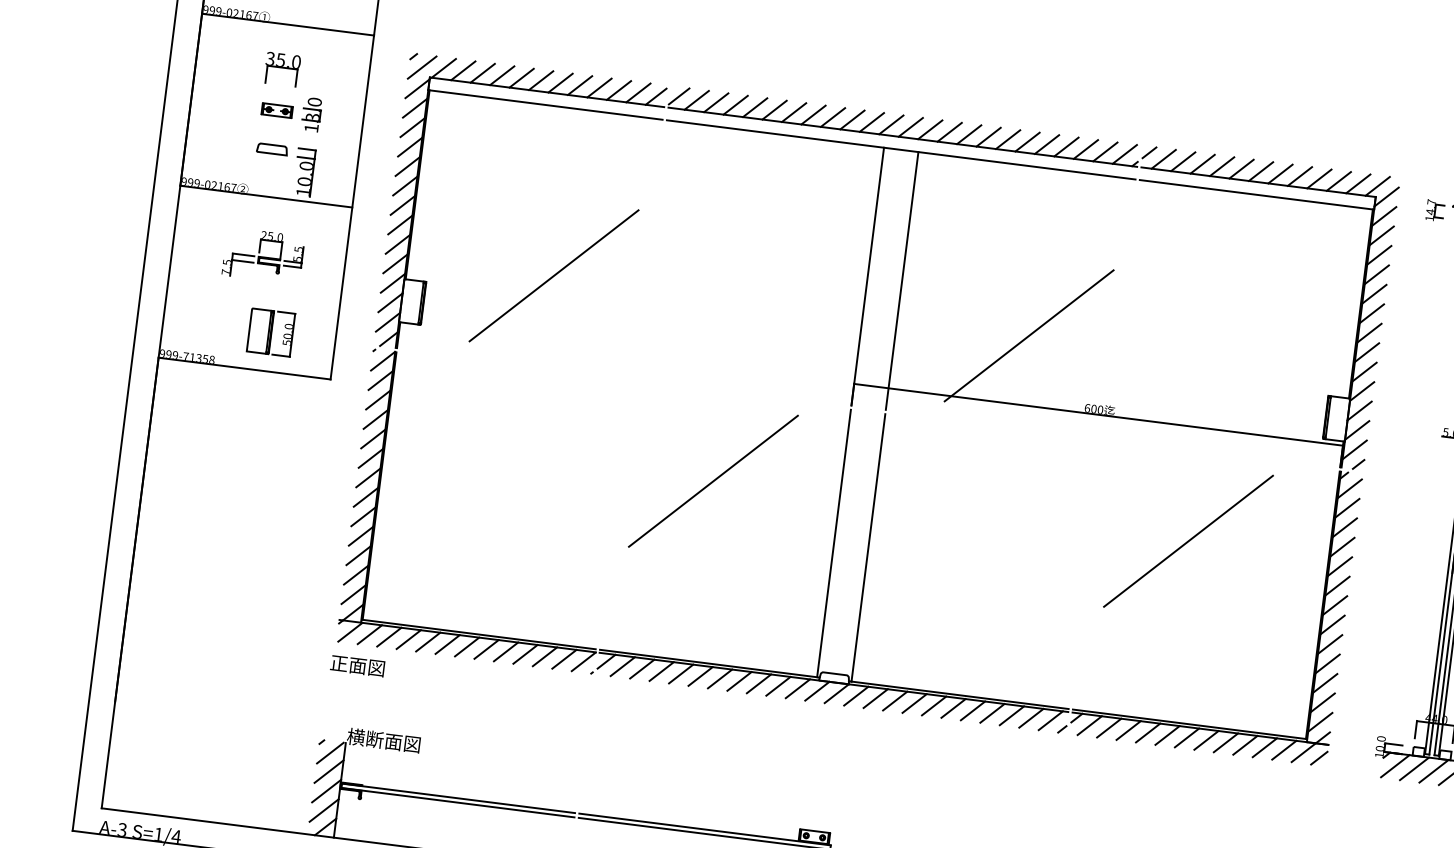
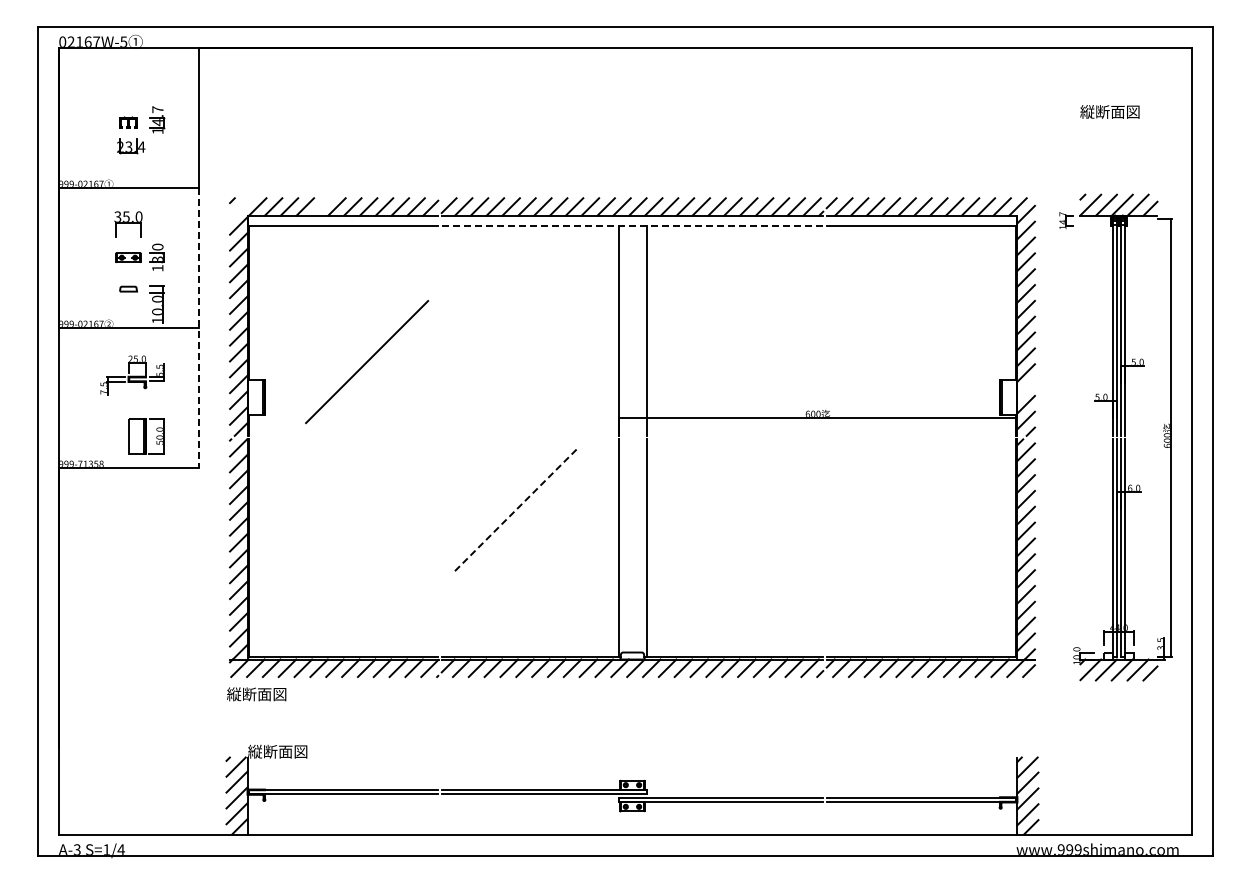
line: (422, 67) -> (240, 208), removed
line: (520, 77) -> (320, 206), removed
part: (272, 148) -> (128, 288), size x0.7
line: (901, 150) -> (632, 226), solid -> dashed
line: (352, 207) -> (198, 327), solid -> dashed
line: (1028, 336) -> (753, 362), removed
line: (1358, 410) -> (1025, 388), removed
line: (713, 481) -> (515, 510), solid -> dashed
line: (1188, 541) -> (902, 510), removed
text: (366, 667) -> (256, 694), 正面図 -> 縦断面図
text: (355, 736) -> (254, 751), 横断面図 -> 縦断面図

